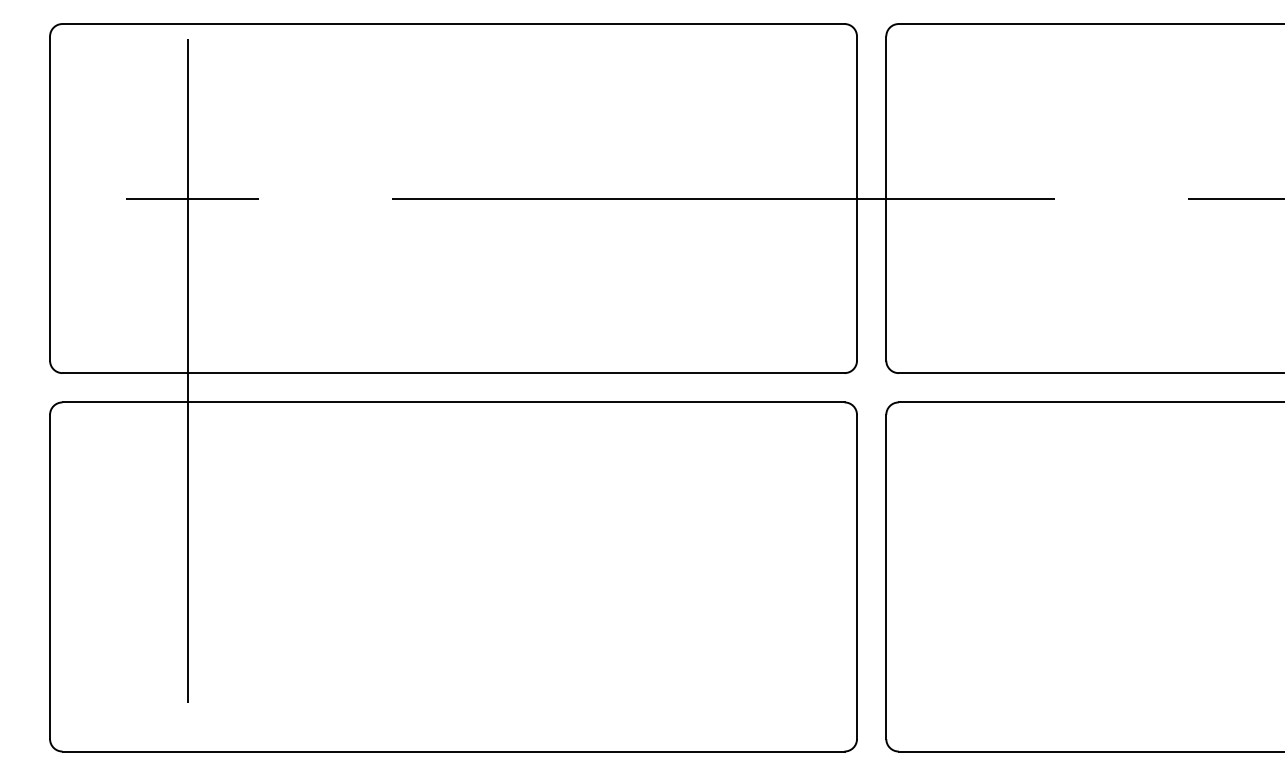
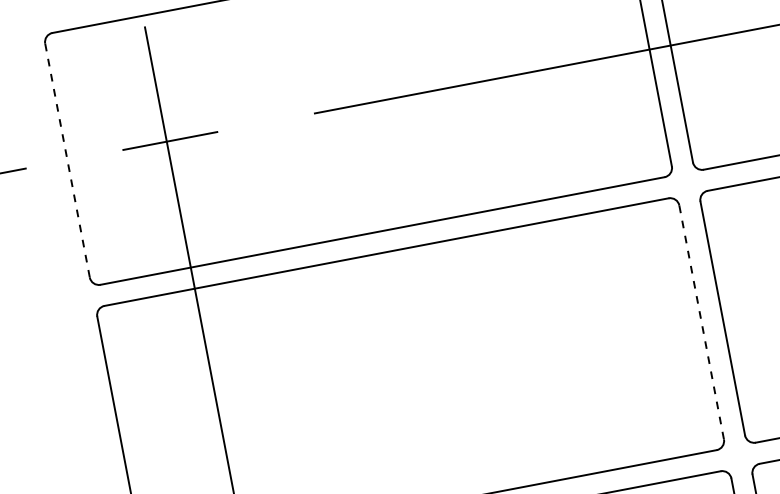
line: (50, 198) -> (67, 160), solid -> dashed
line: (857, 577) -> (702, 322), solid -> dashed

